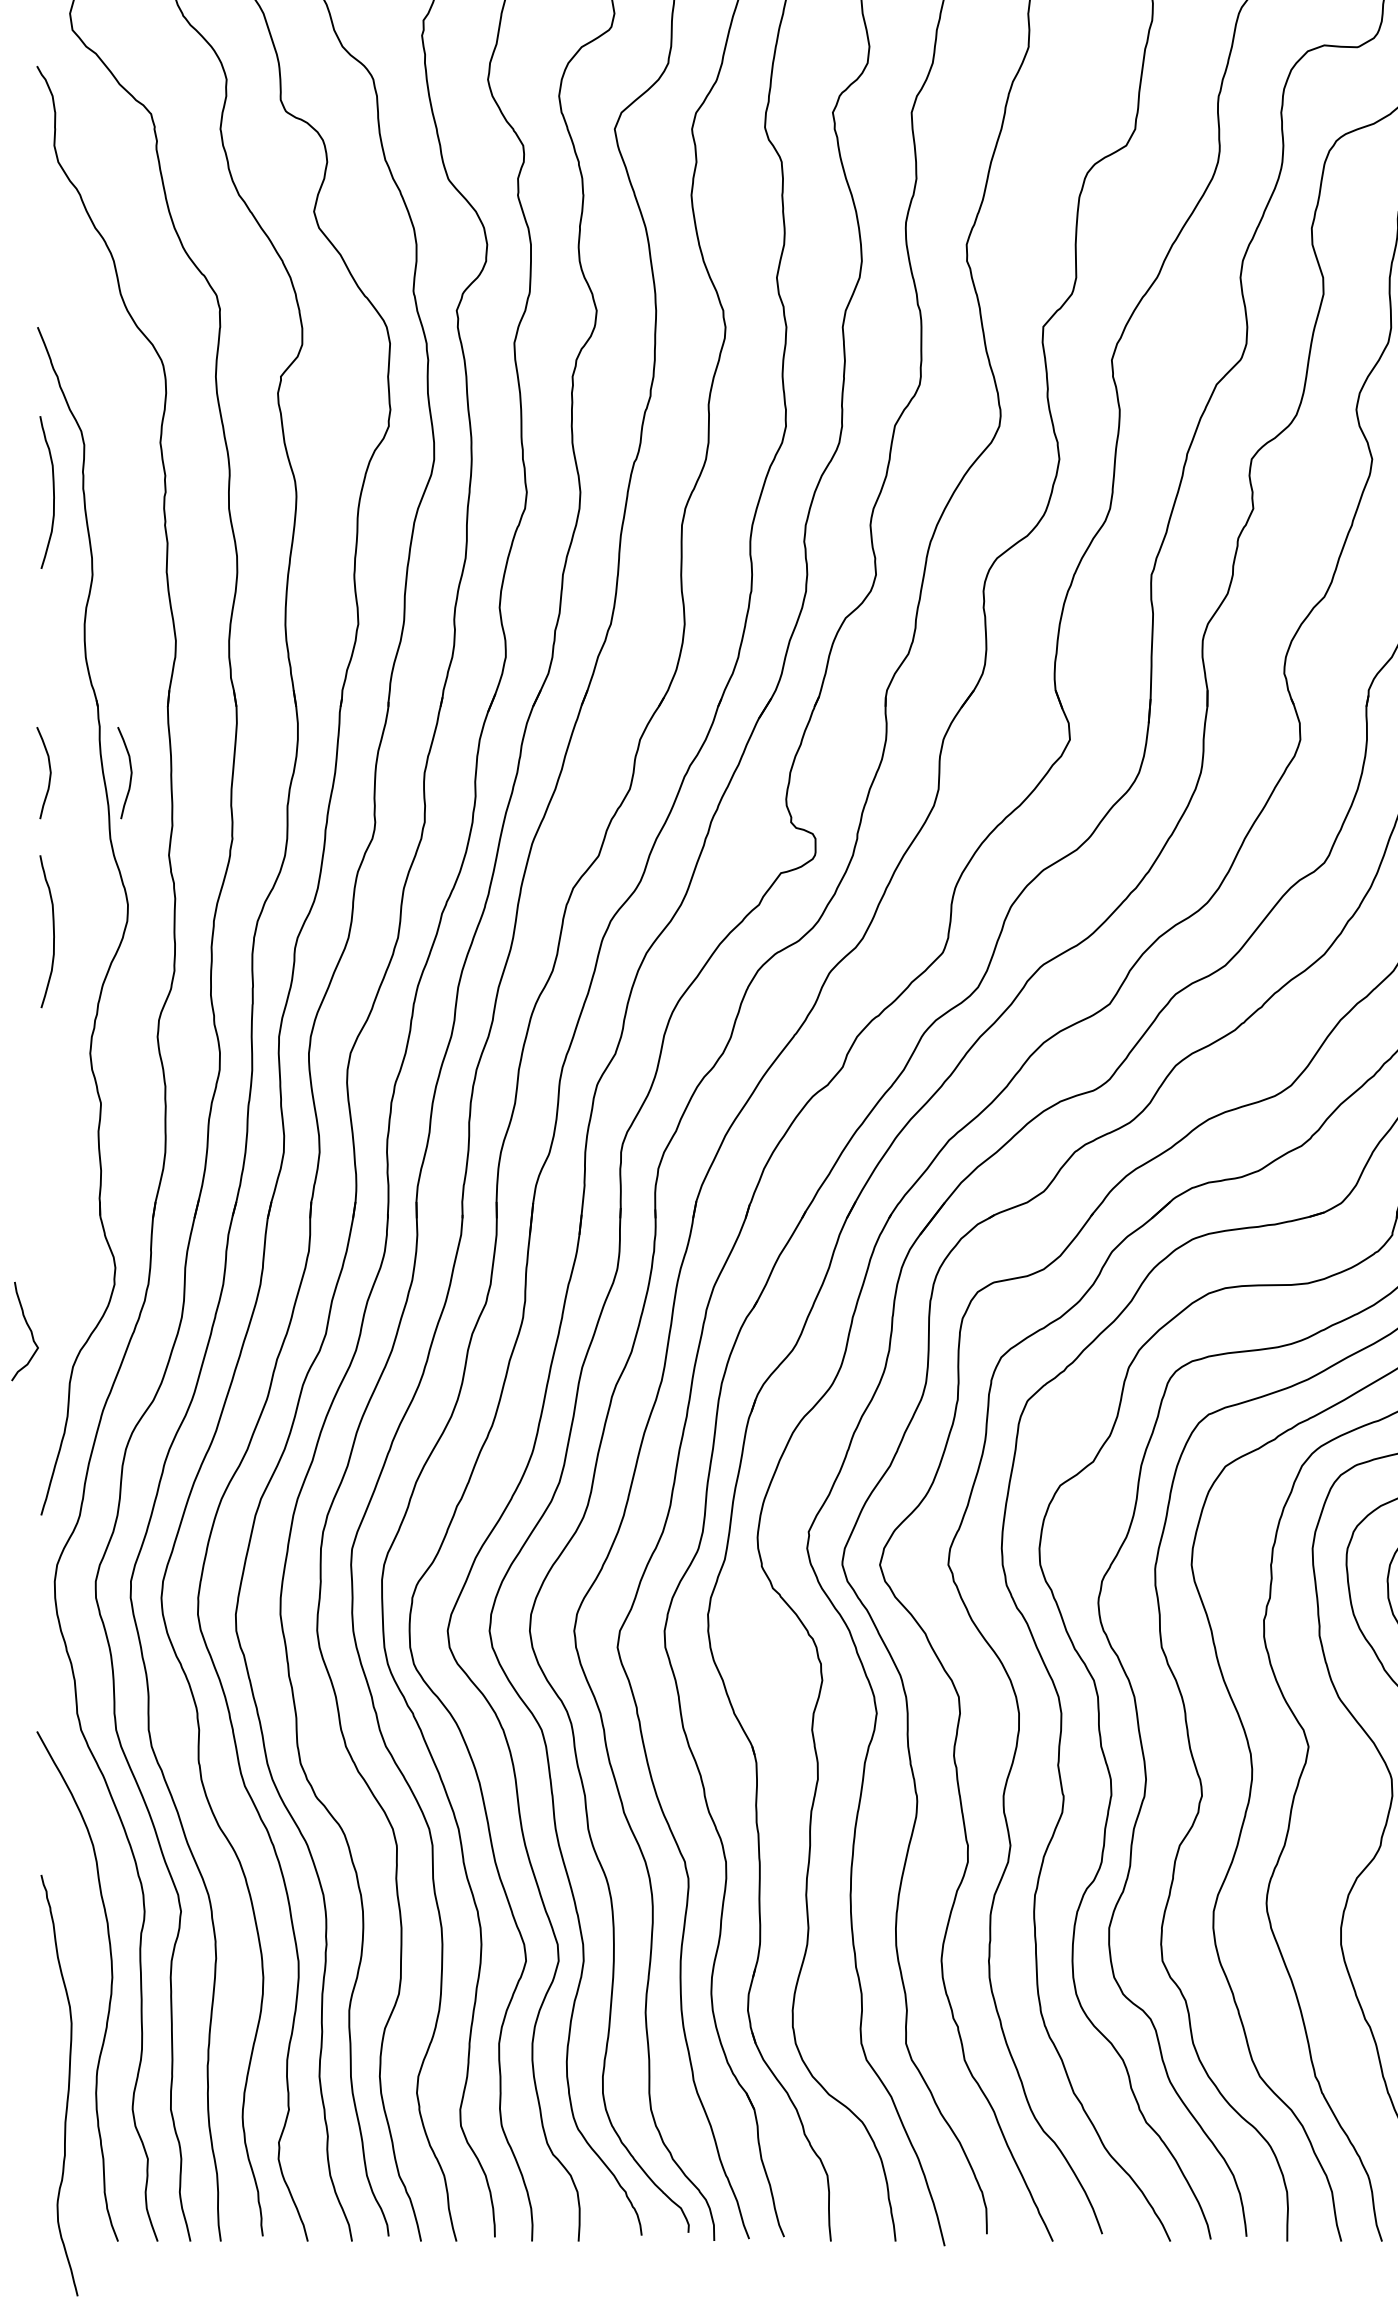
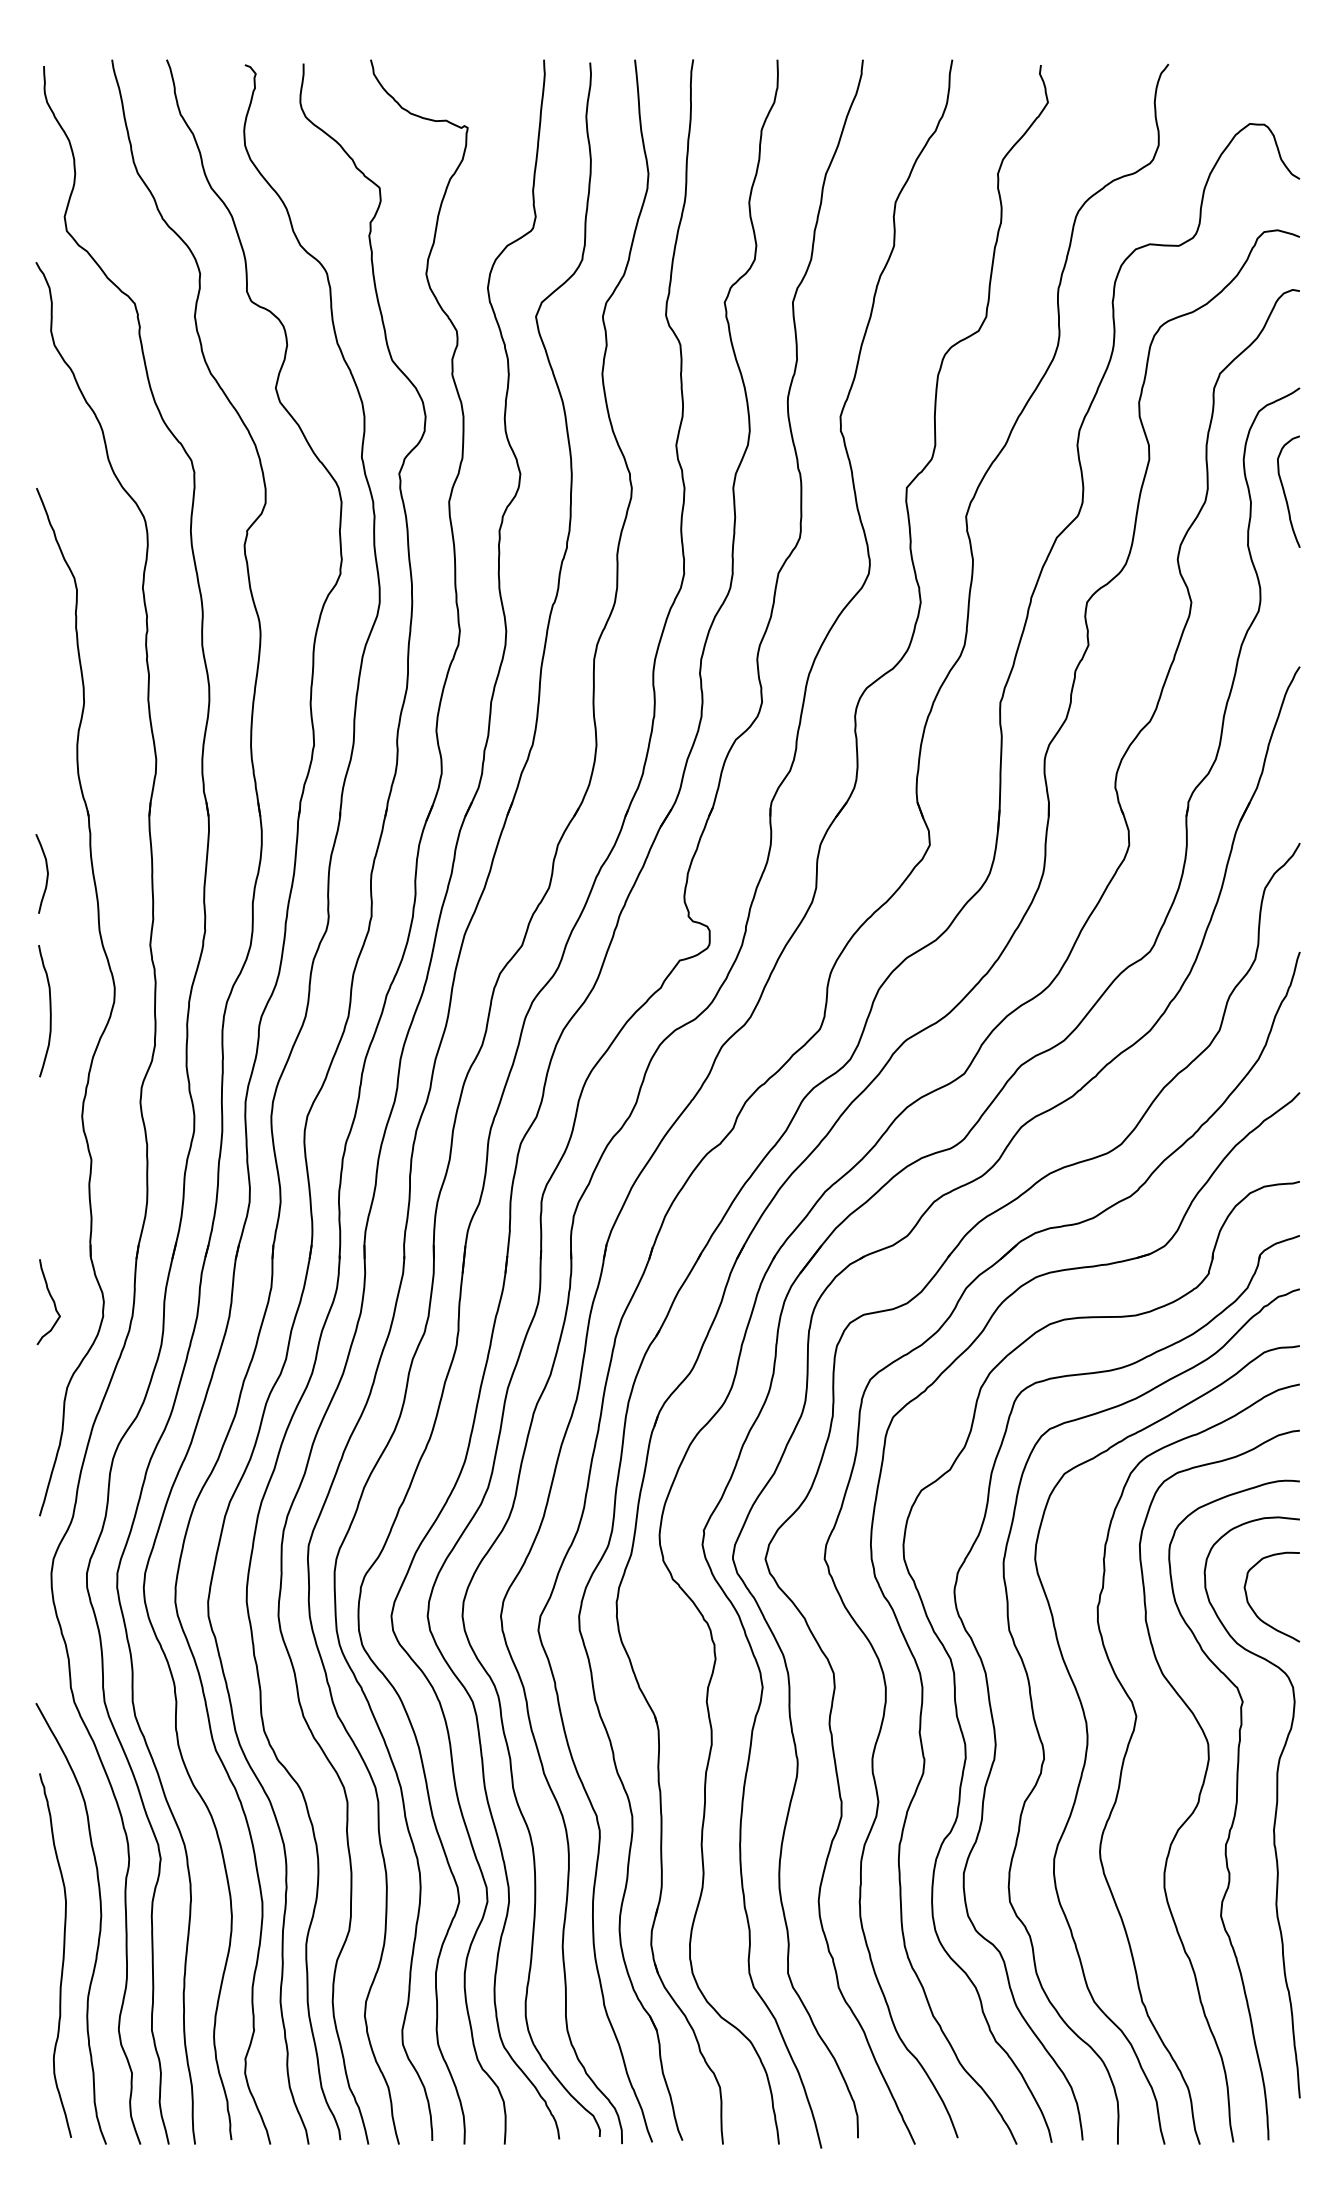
curve: (52, 492) -> (49, 631), removed
curve: (129, 770) -> (116, 871), removed
curve: (29, 1330) -> (52, 1301), moved
curve: (67, 2085) -> (62, 1955), moved

